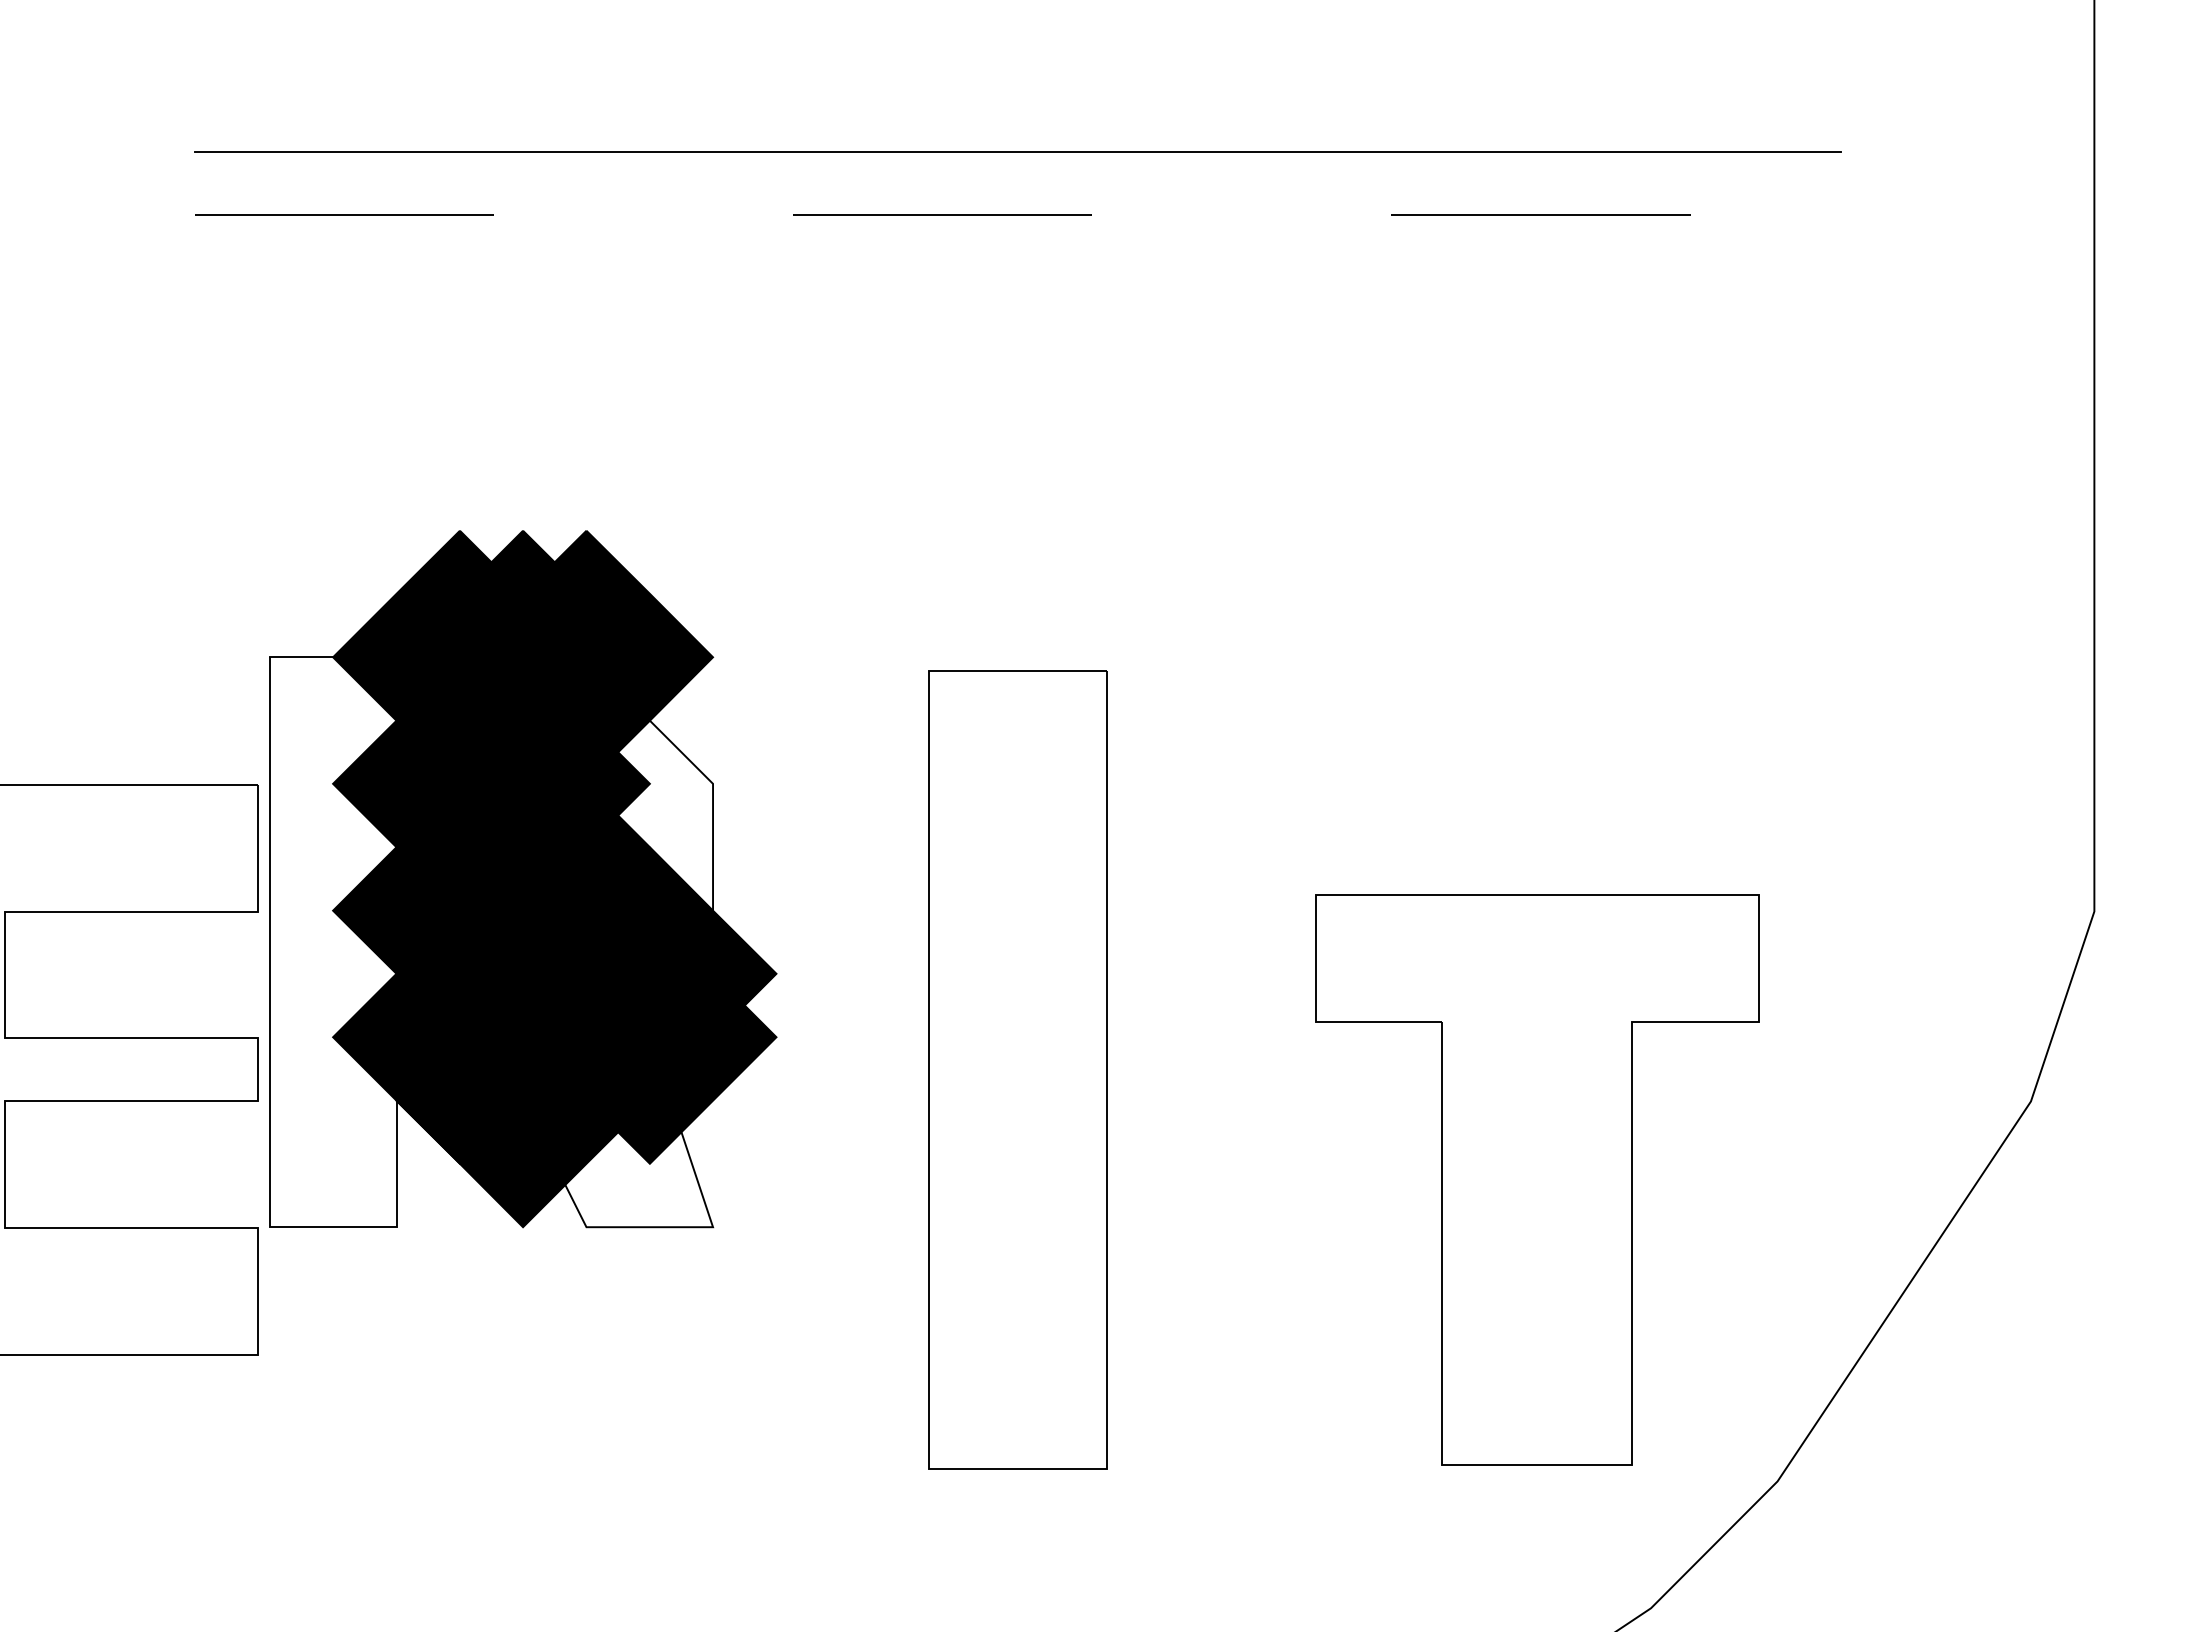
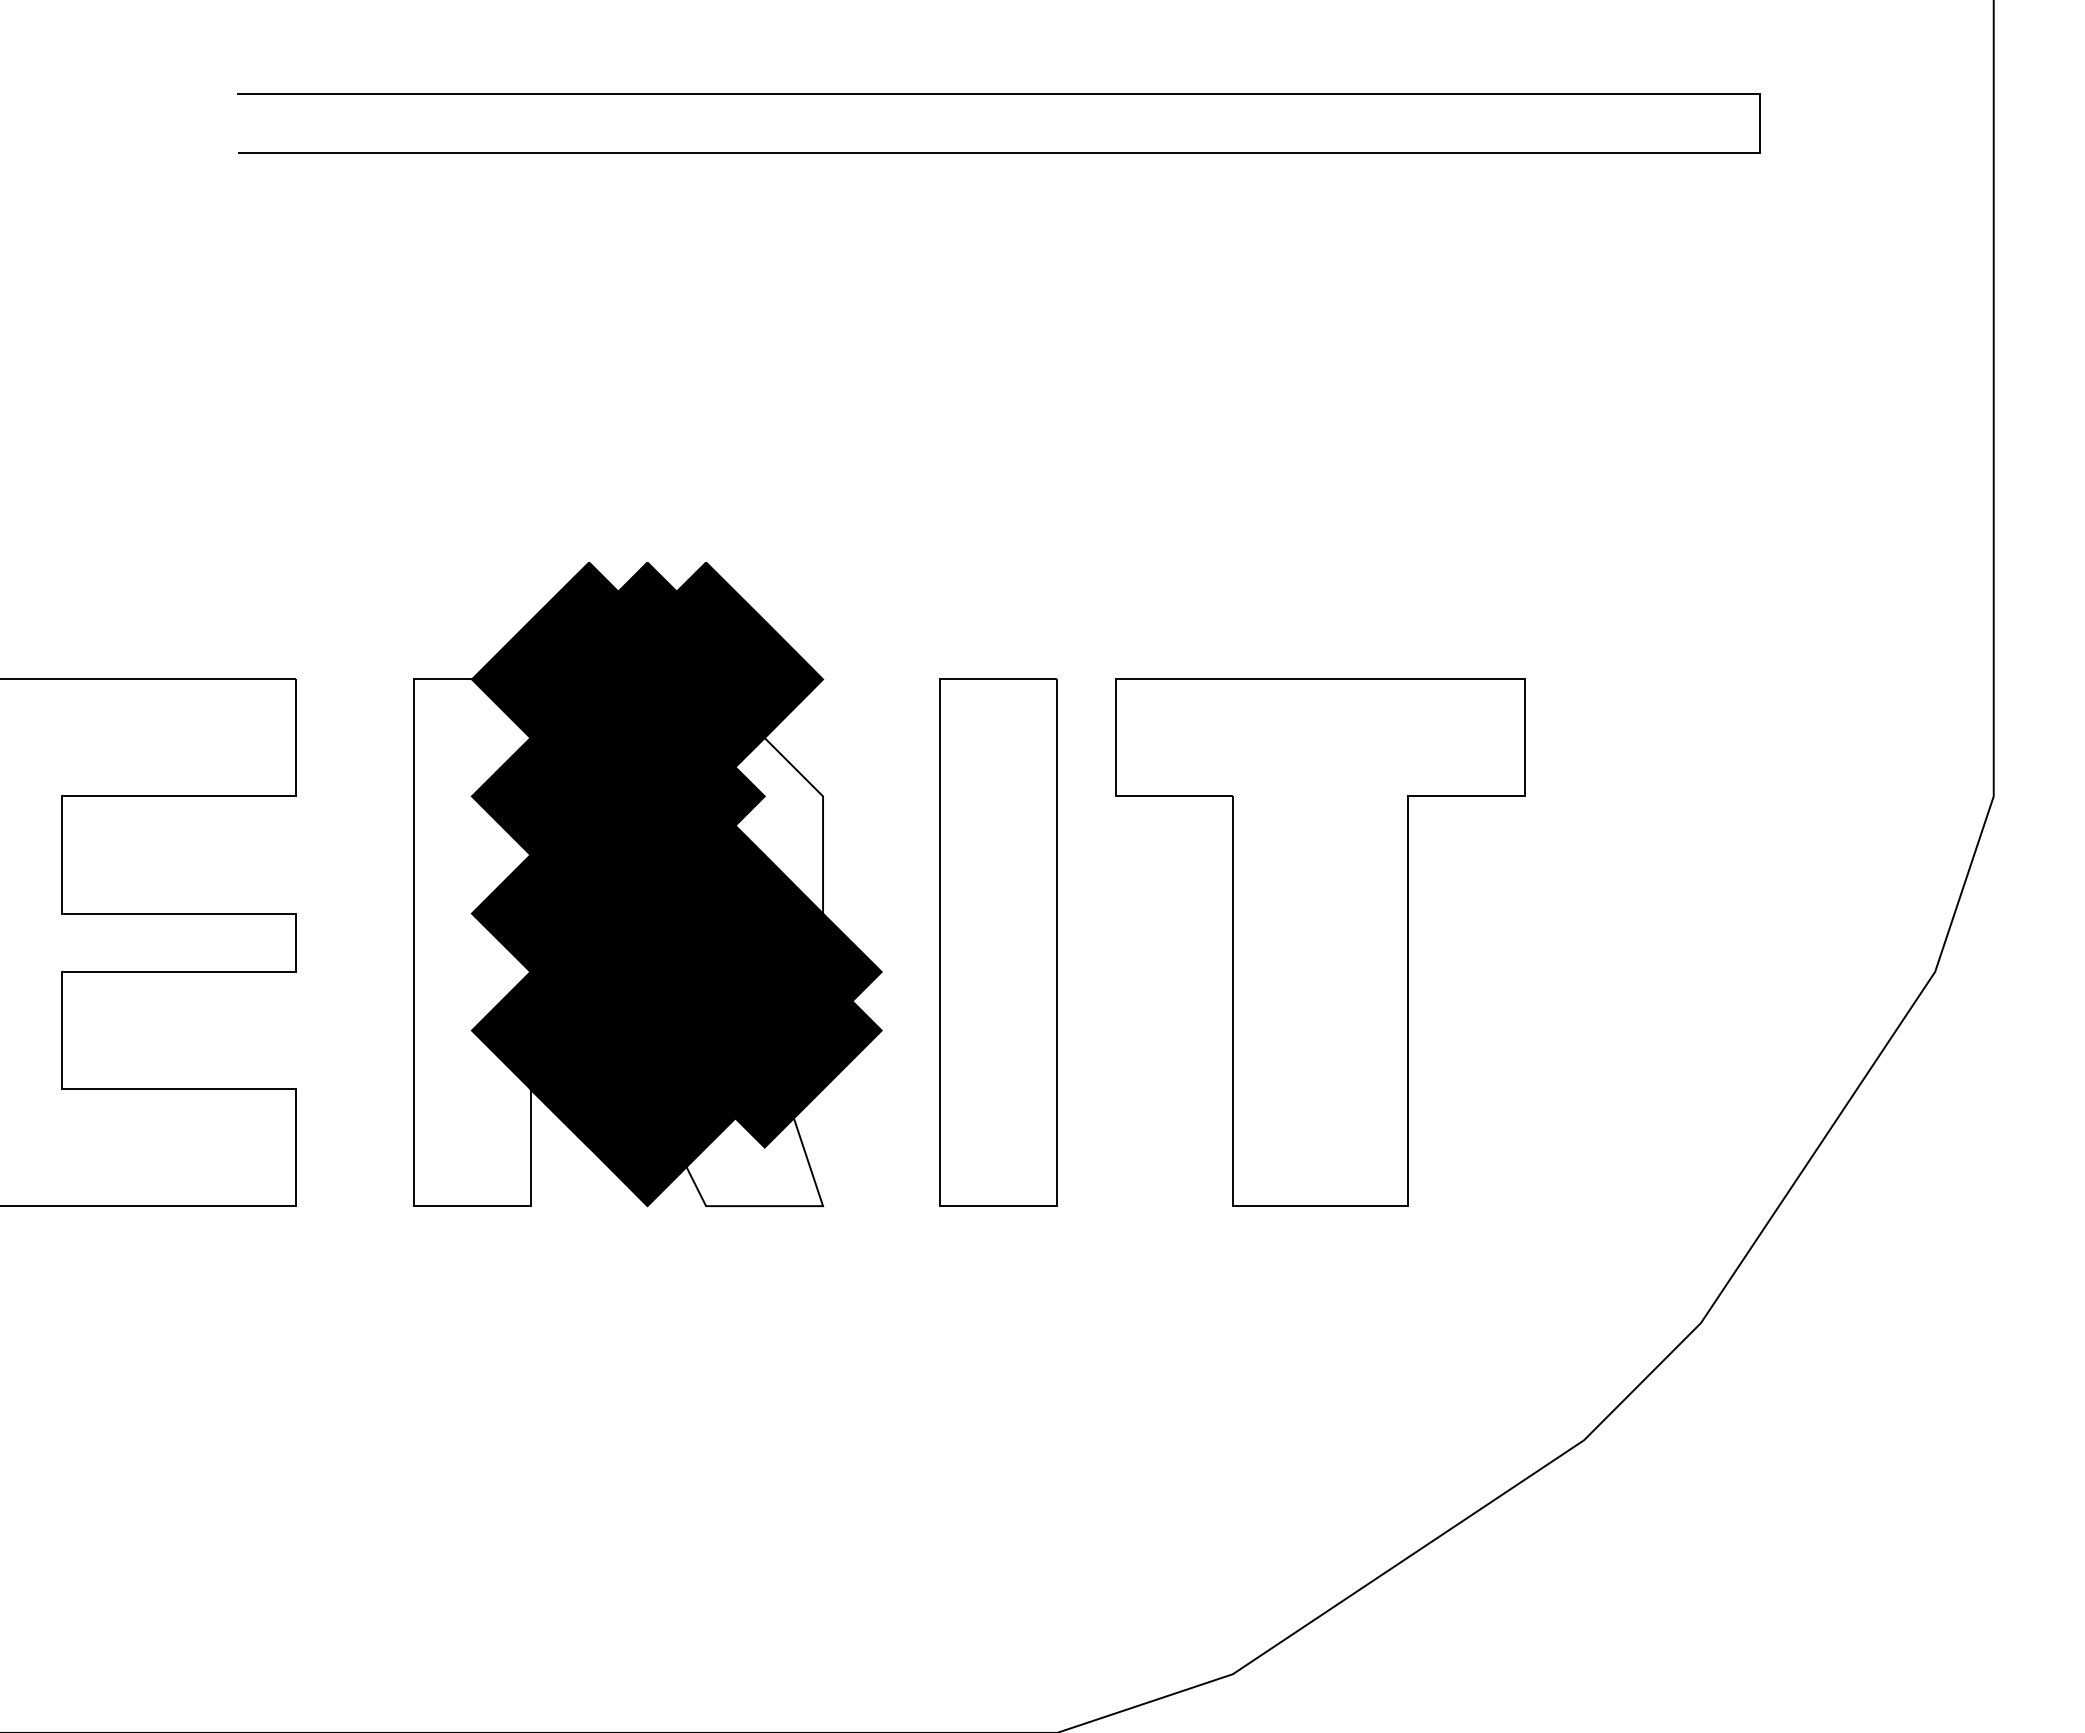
line: (1049, 214) -> (1028, 152), dashed -> solid
part: (523, 879) -> (647, 884), moved
part: (1017, 1069) -> (998, 942), size x0.71
part: (1536, 1179) -> (1320, 942), moved

